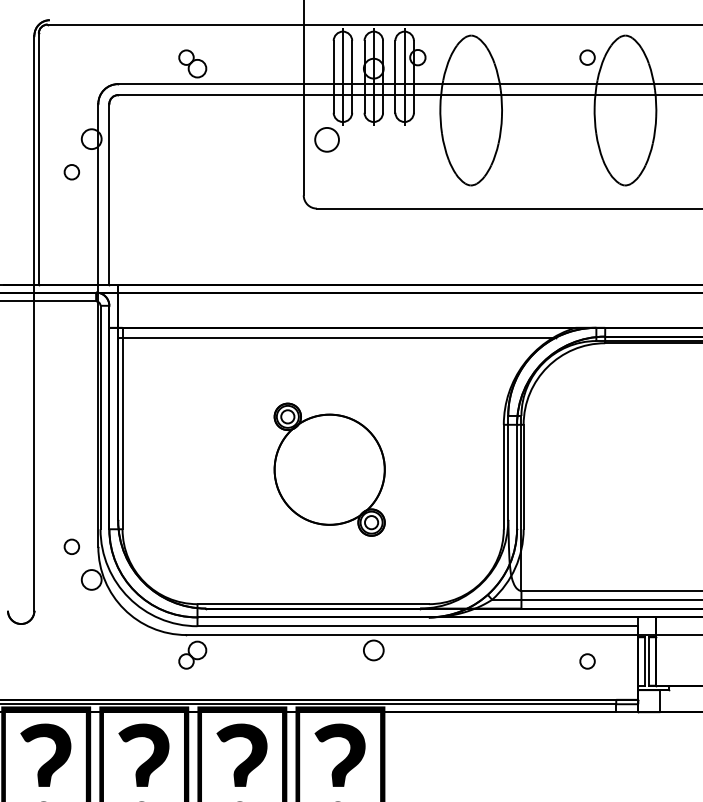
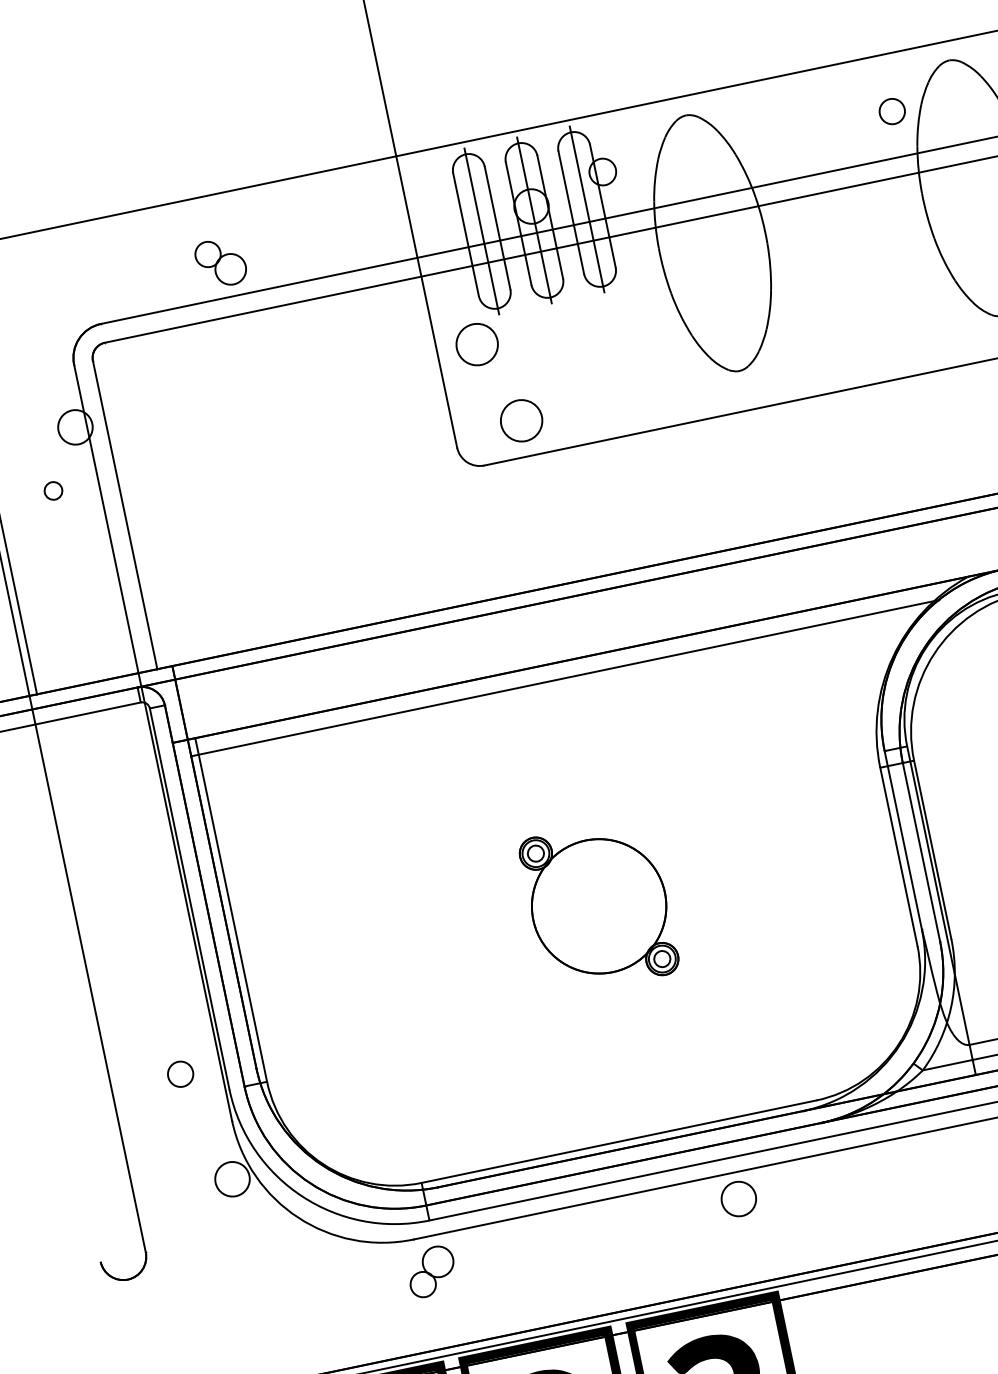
circle: (71, 172) -> (52, 491), size x0.7
circle: (342, 187) -> (520, 420), added
part: (329, 469) -> (598, 906), size x0.7
circle: (71, 546) -> (179, 1073), moved

